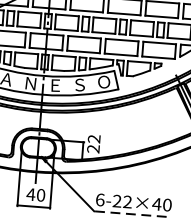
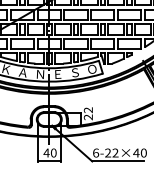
line: (130, 214) -> (118, 161), dashed -> solid

